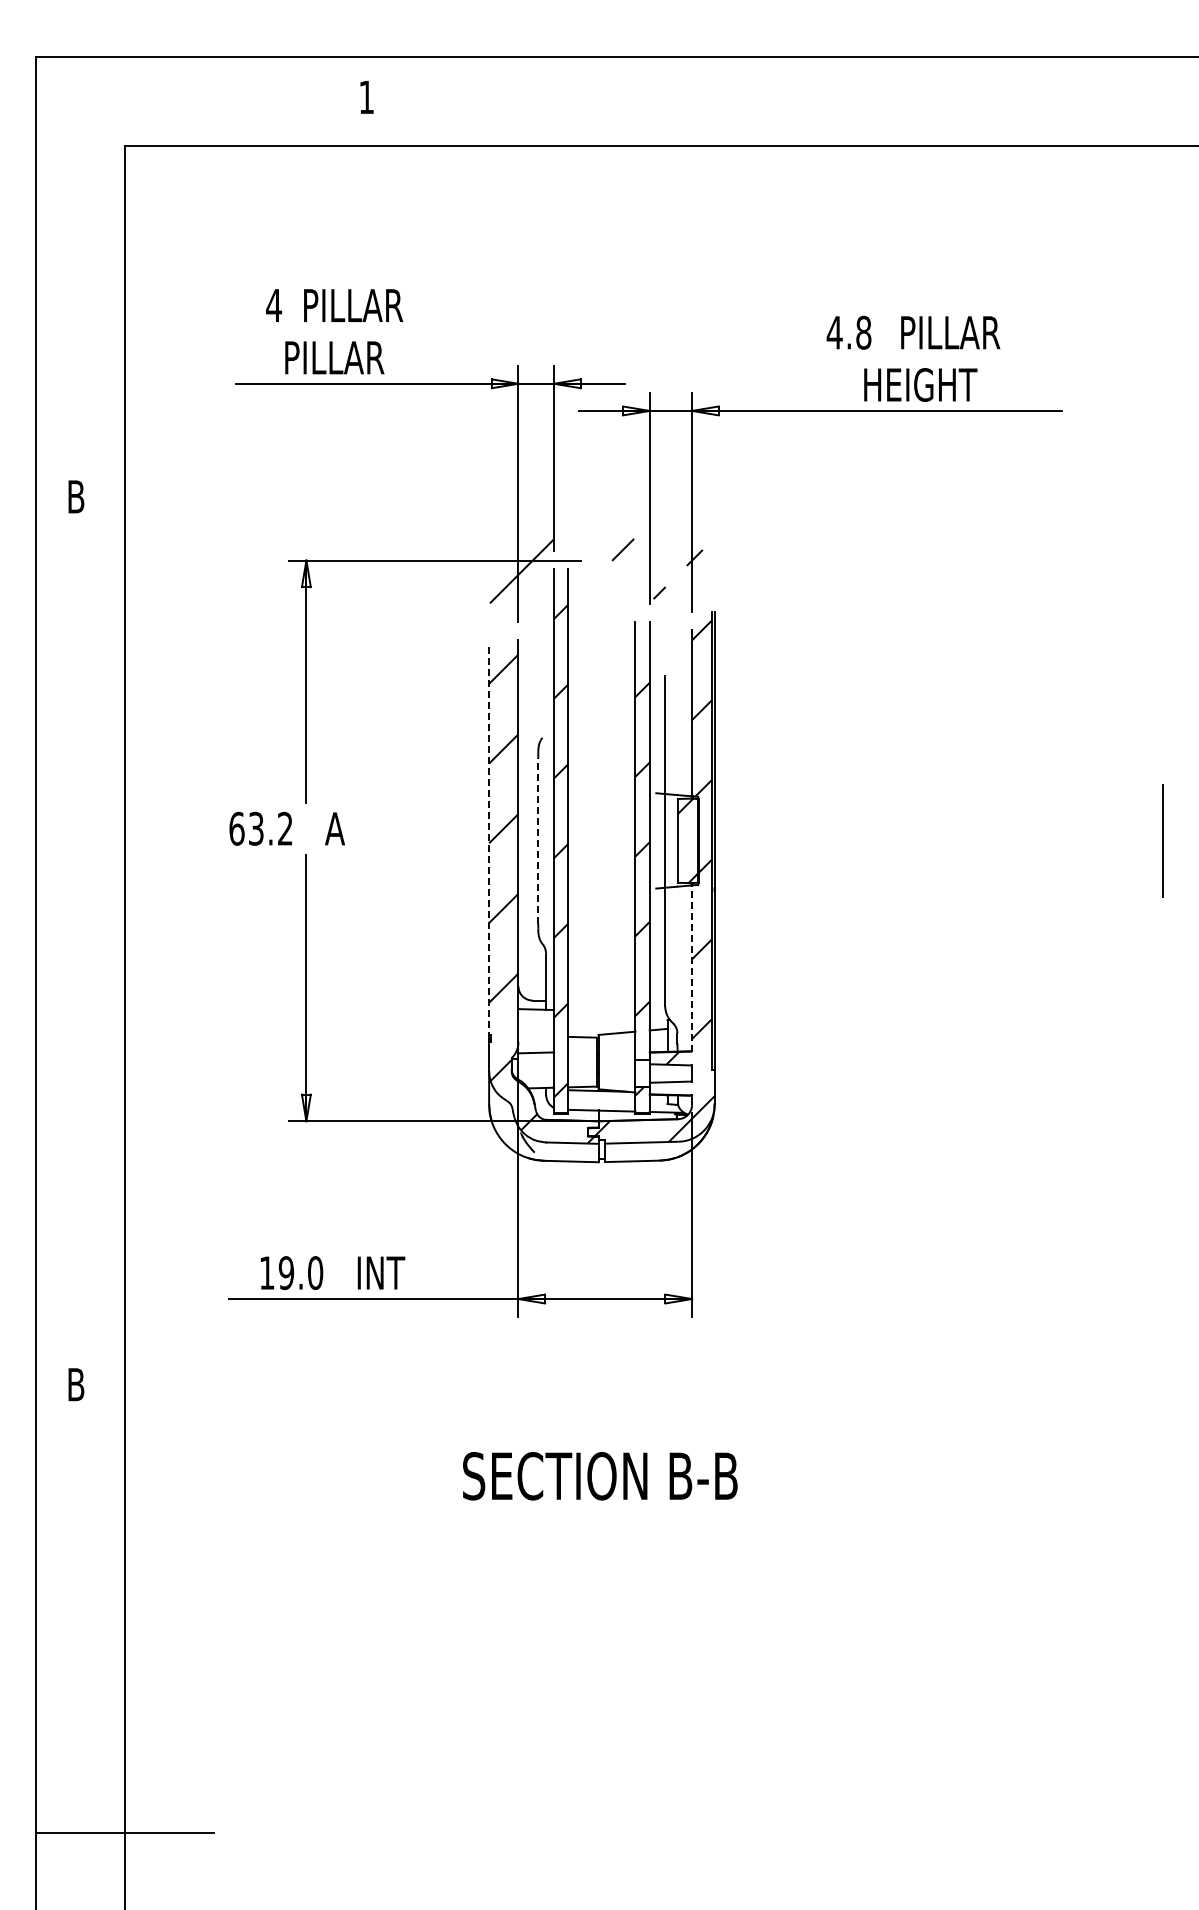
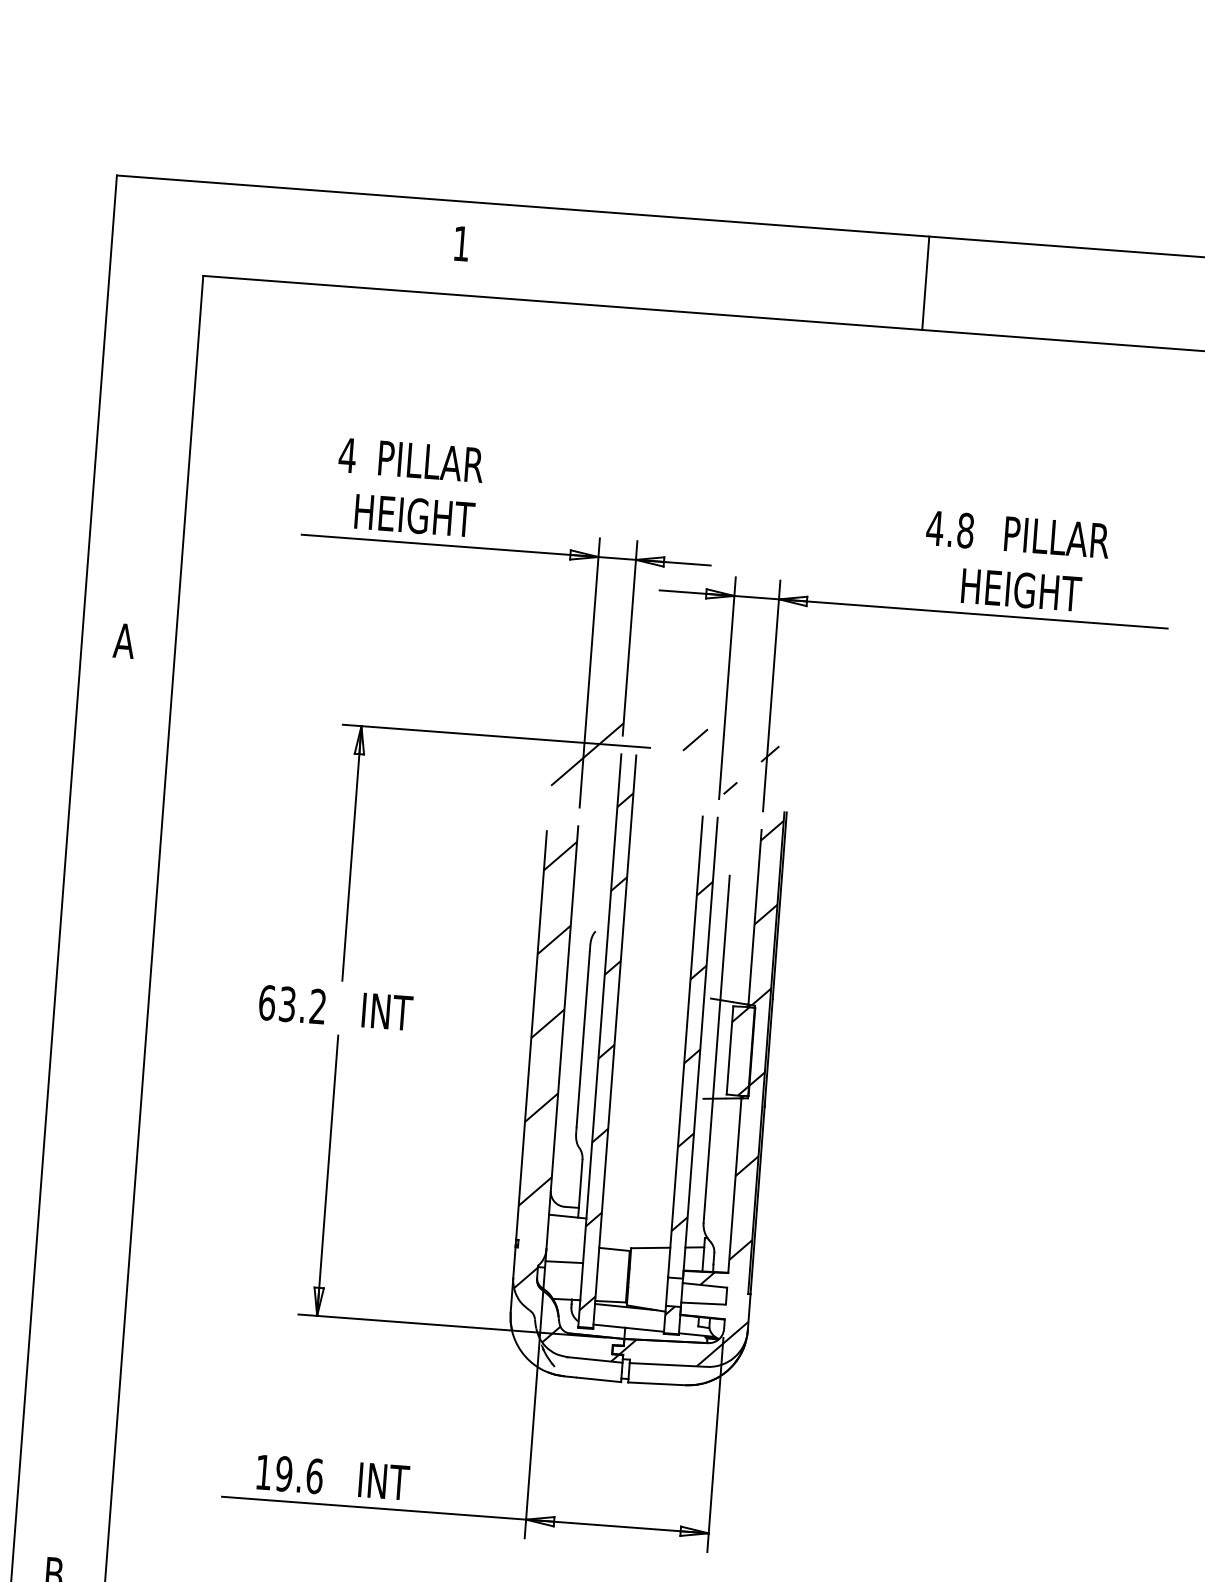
line: (808, 101) -> (925, 283), added
text: (343, 357) -> (416, 515), PILLAR -> HEIGHT
text: (75, 496) -> (123, 640), B -> A
text: (349, 828) -> (385, 1011), A -> INT
line: (538, 840) -> (583, 1038), dashed -> solid
line: (489, 841) -> (531, 1036), dashed -> solid
line: (692, 968) -> (735, 1185), dashed -> solid
text: (315, 1272) -> (314, 1475), 19.0 -> 19.6

